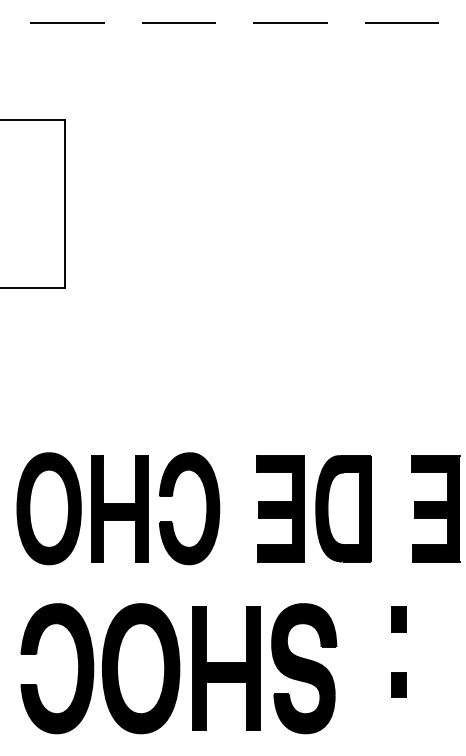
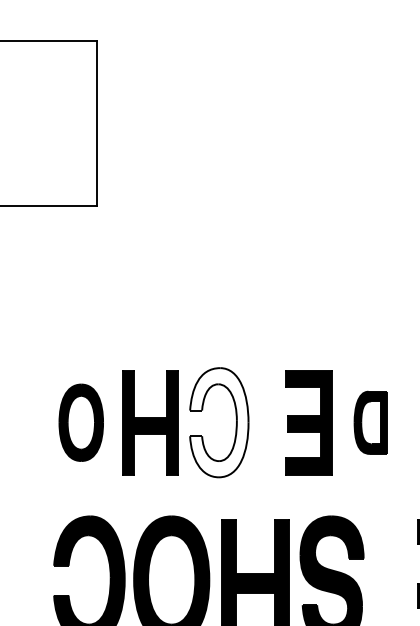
part: (48, 508) -> (80, 422), size x0.7
fill: (189, 508) -> (219, 422), removed
part: (343, 508) -> (370, 422), size x0.6

